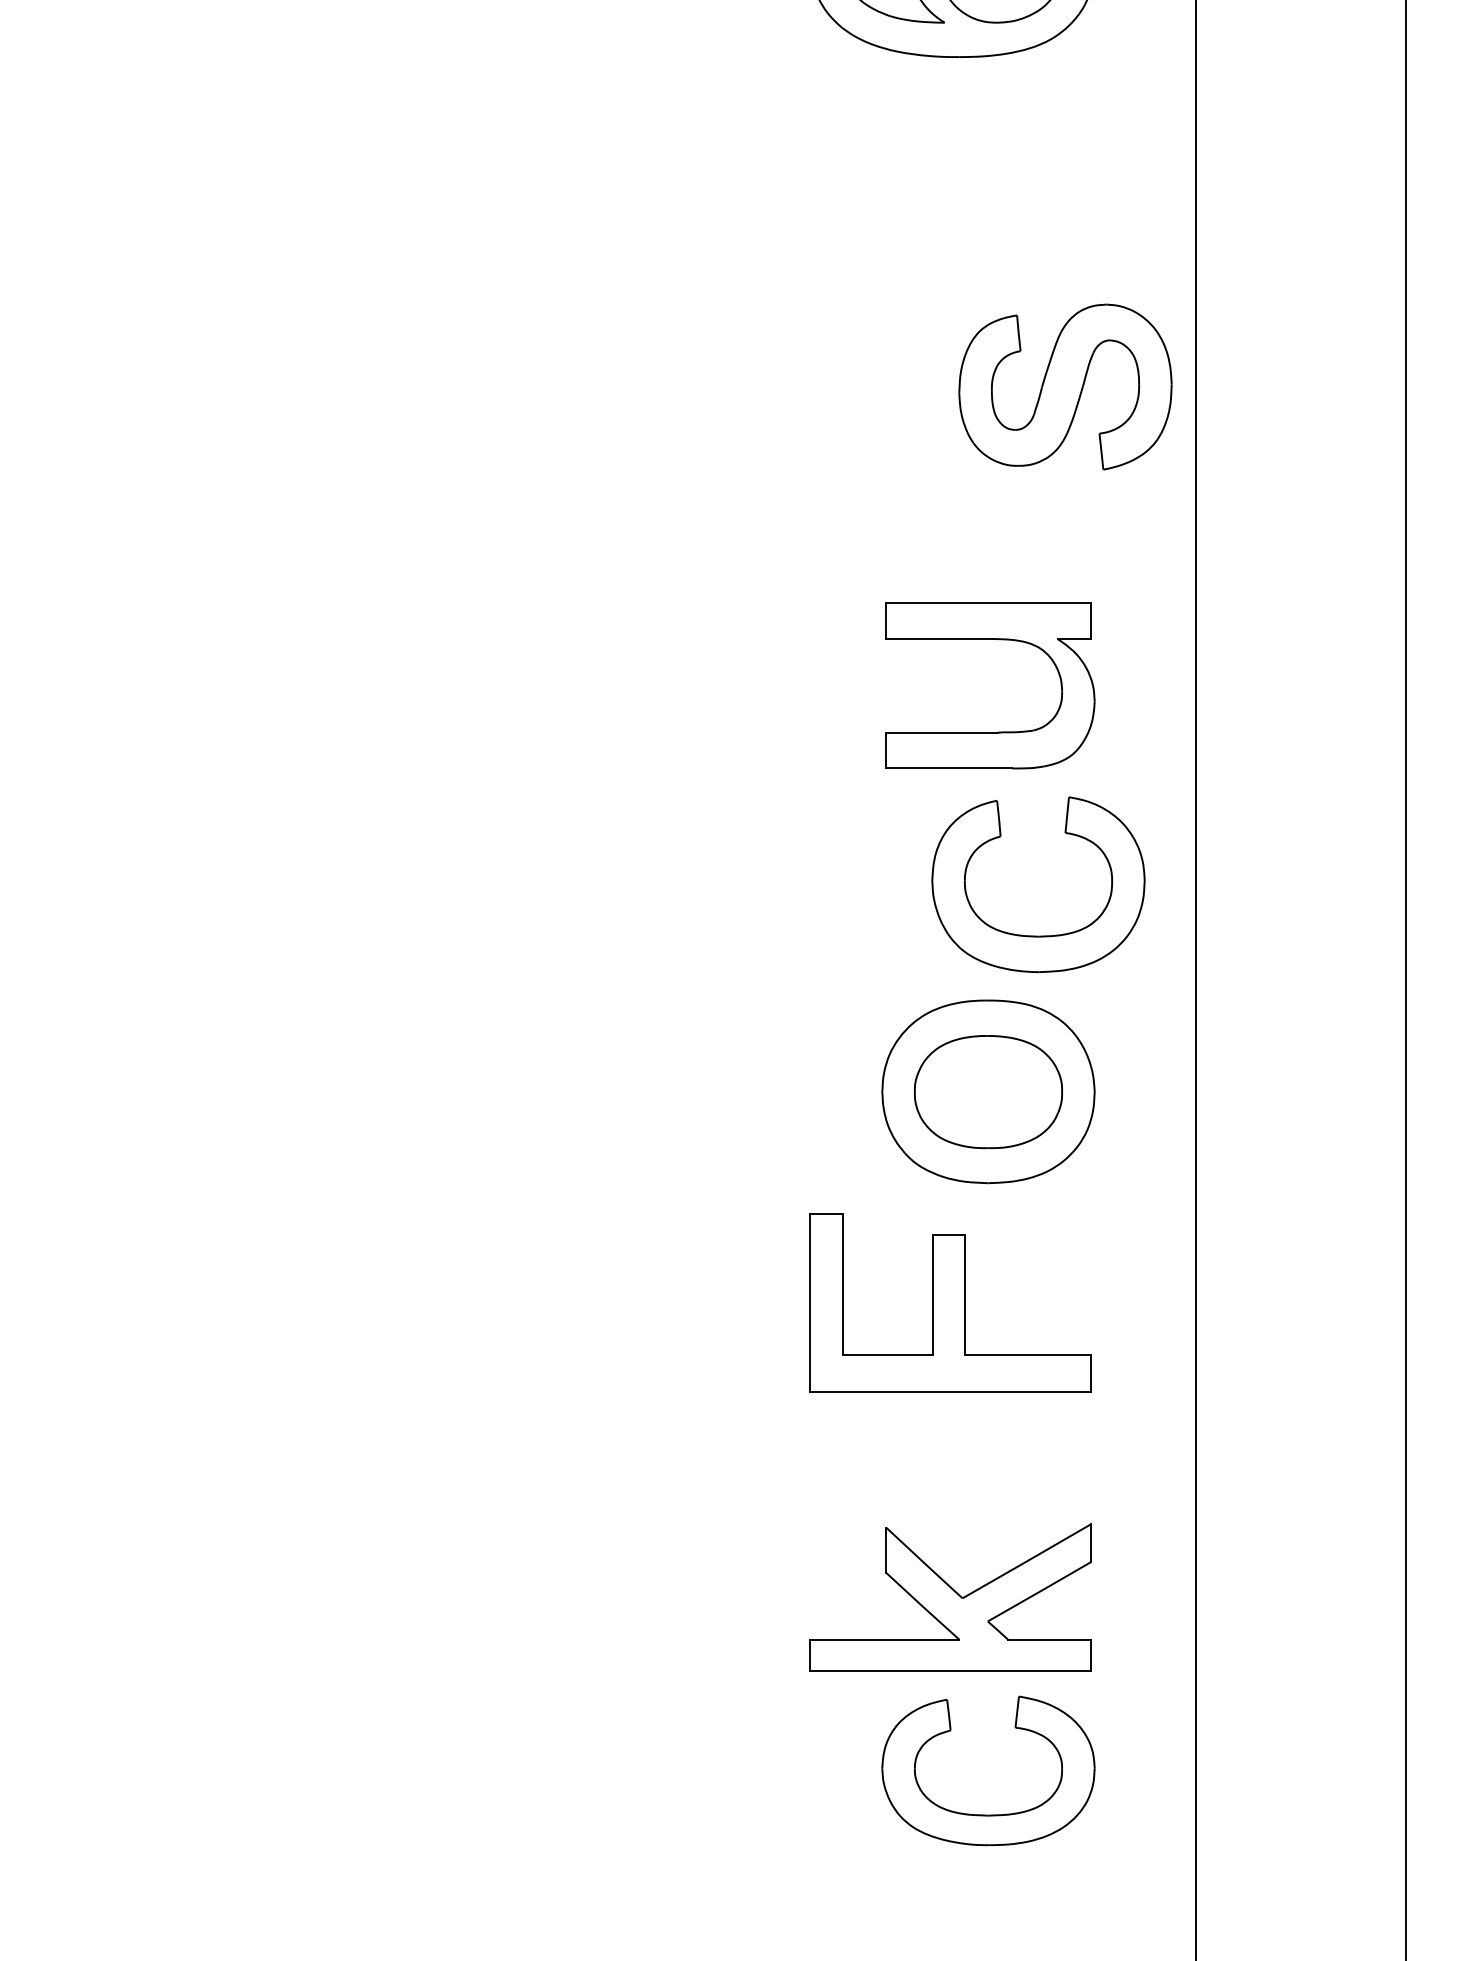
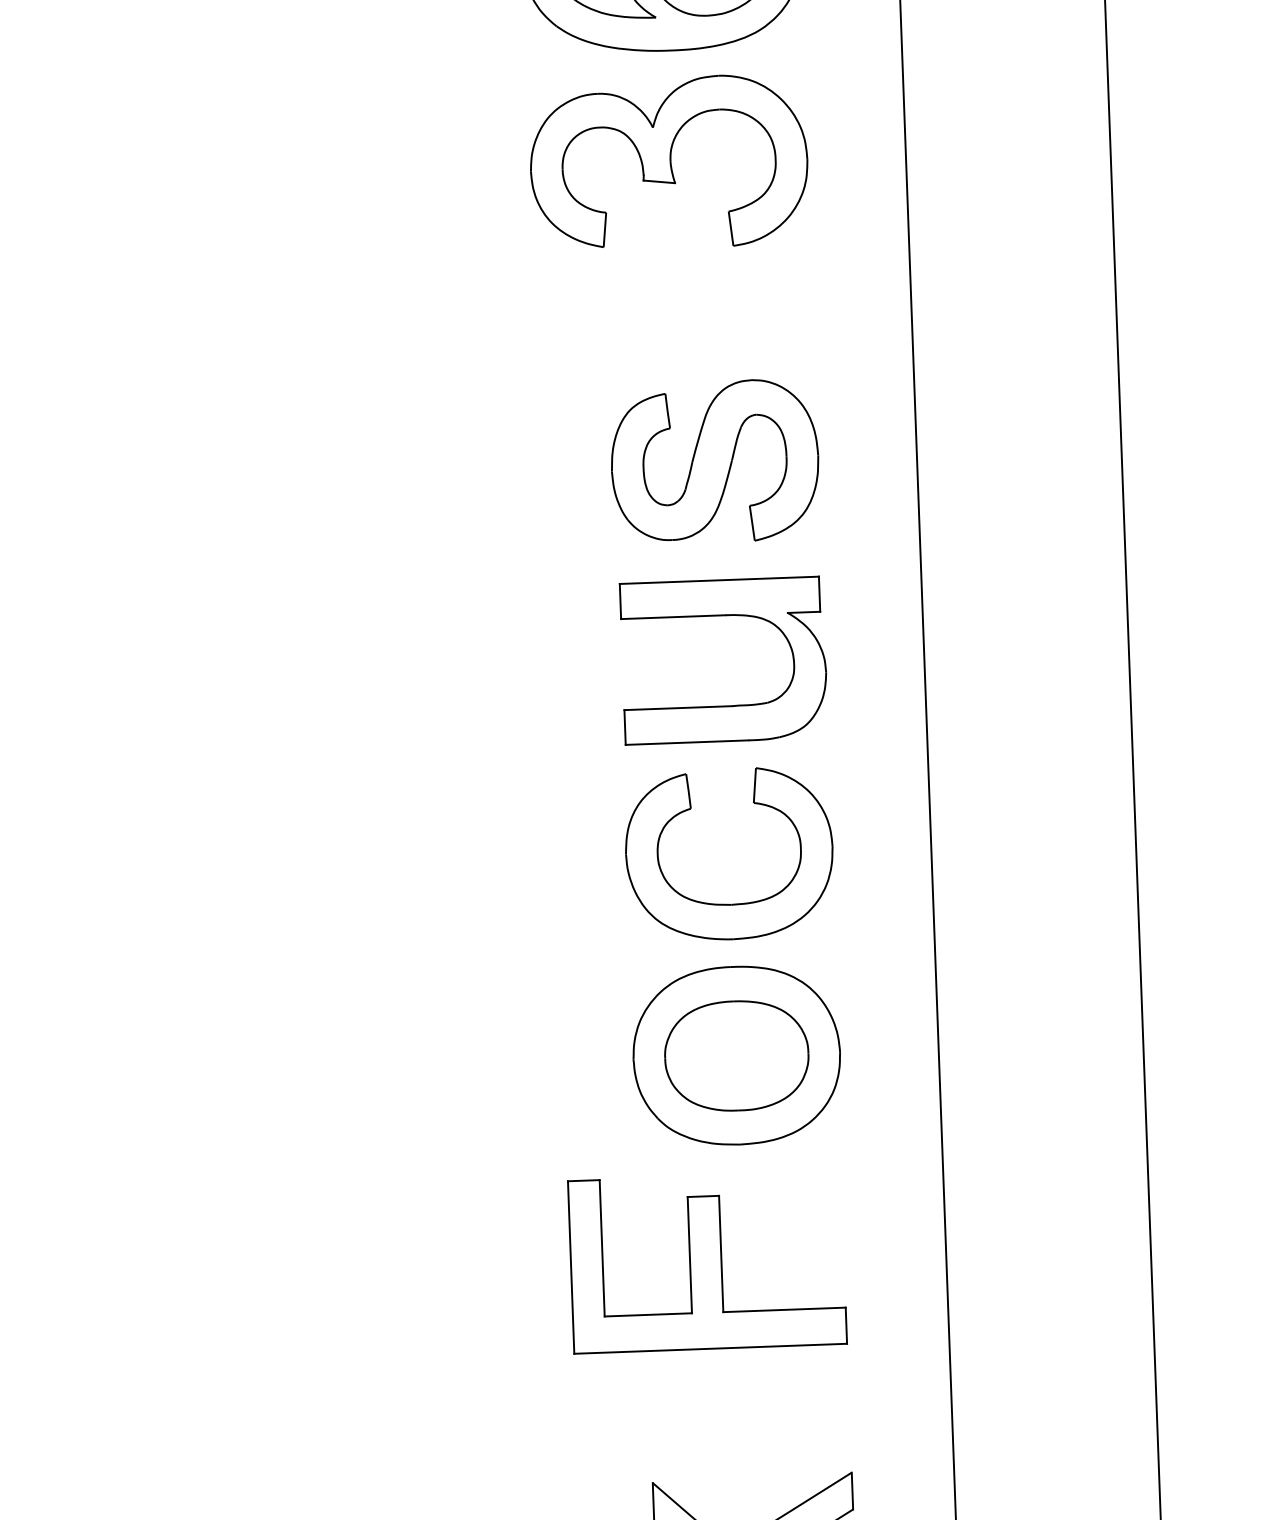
part: (952, 171) -> (668, 162), added
part: (1065, 386) -> (715, 461), moved
part: (1038, 935) -> (731, 903), moved

